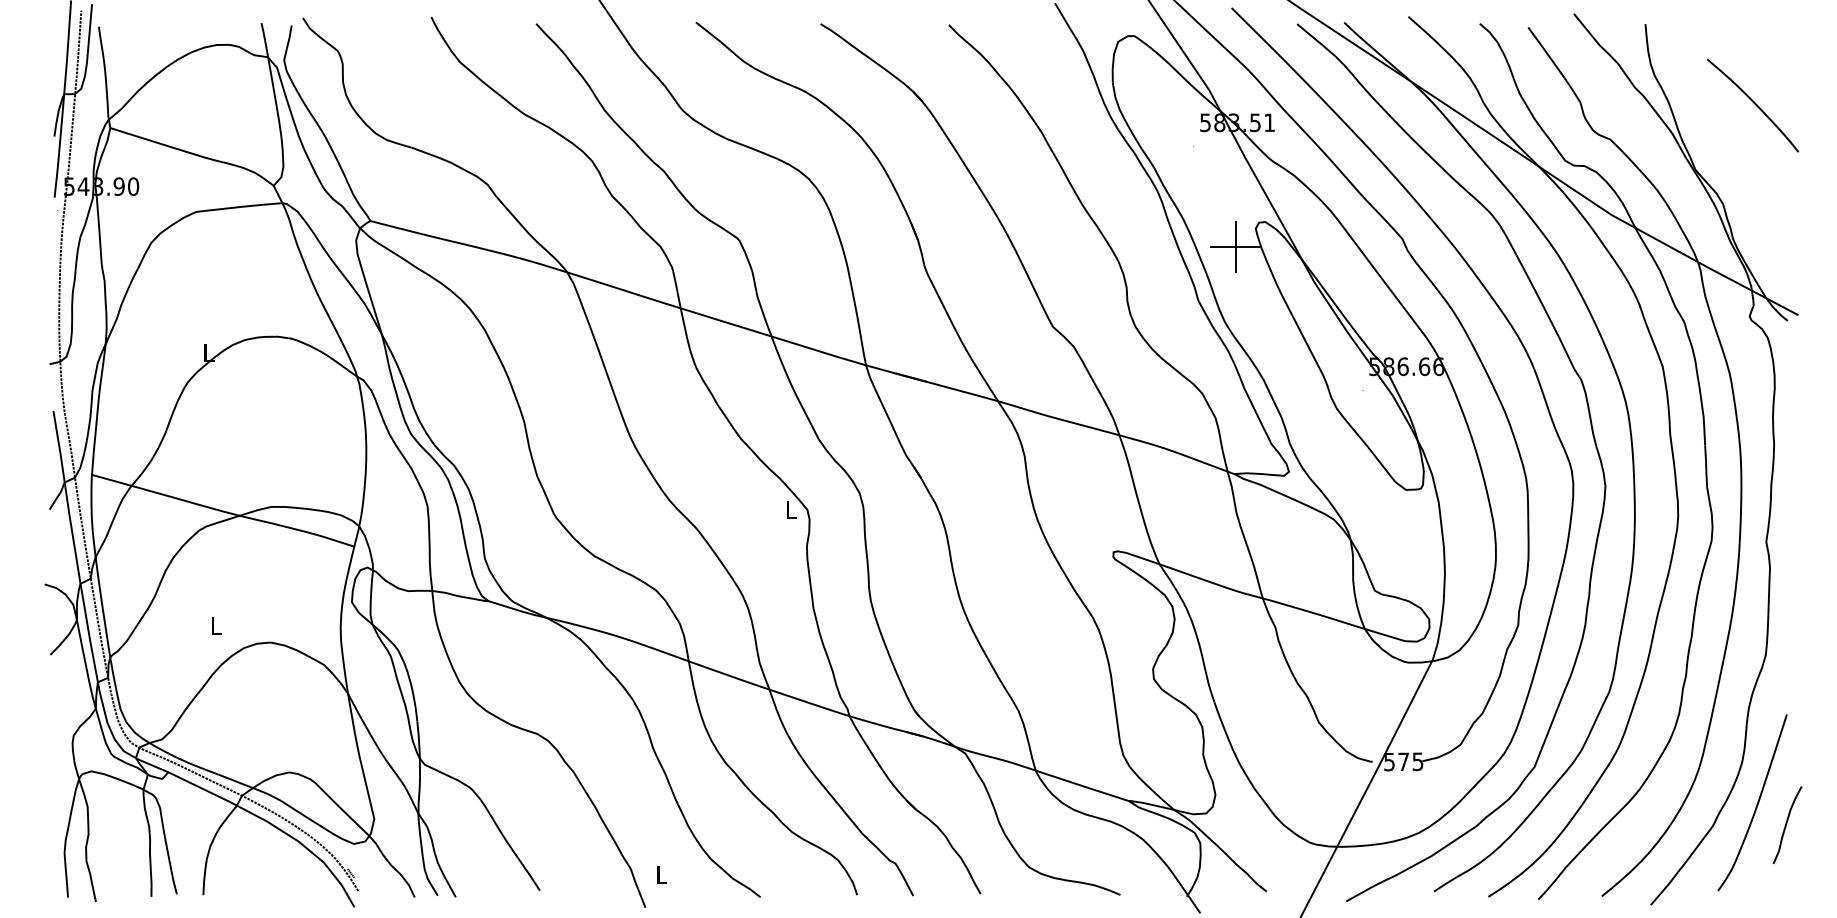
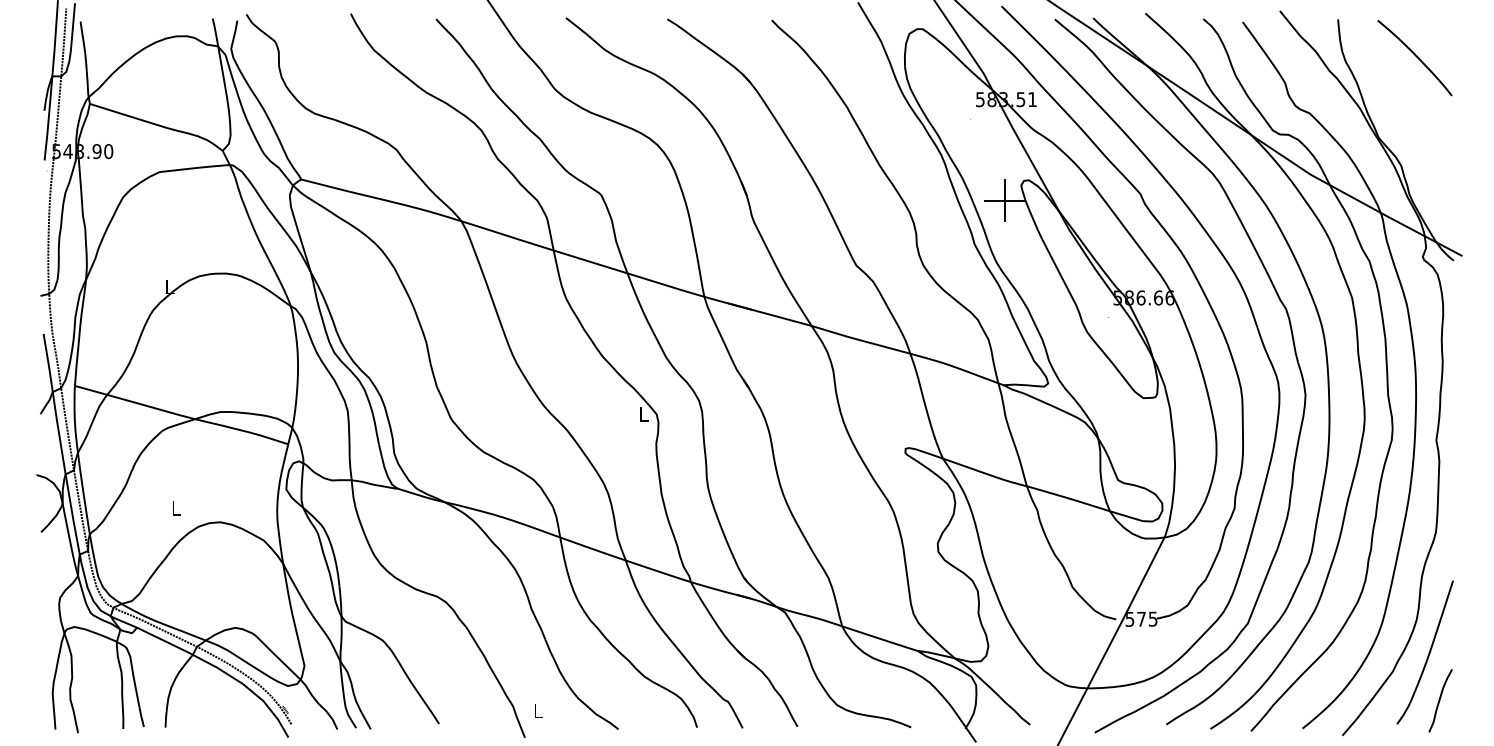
curve: (1753, 103) -> (1415, 56), moved
curve: (1787, 824) -> (1440, 700), moved

